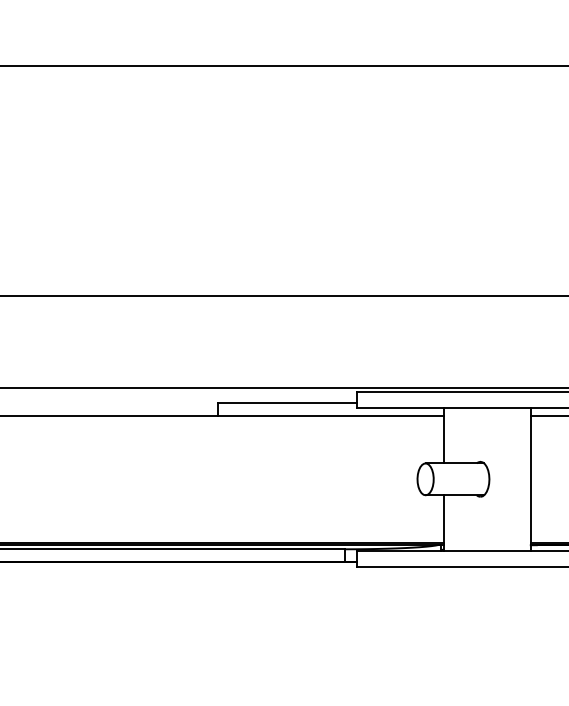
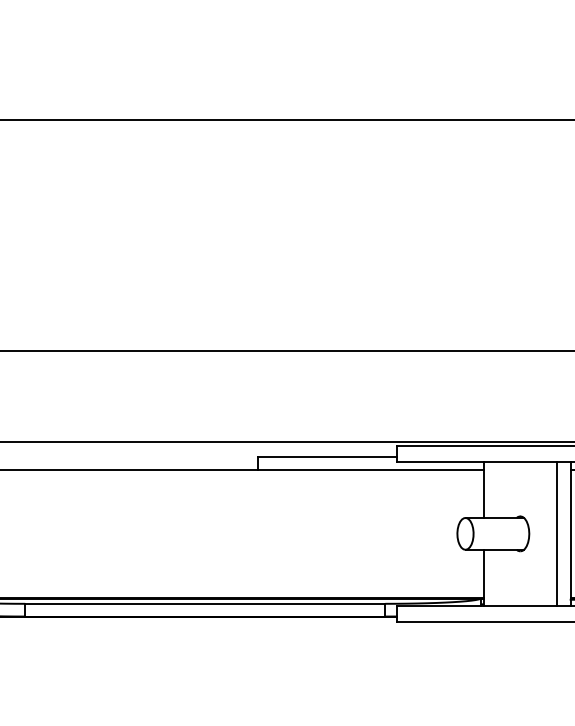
line: (516, 478) -> (556, 533), added

